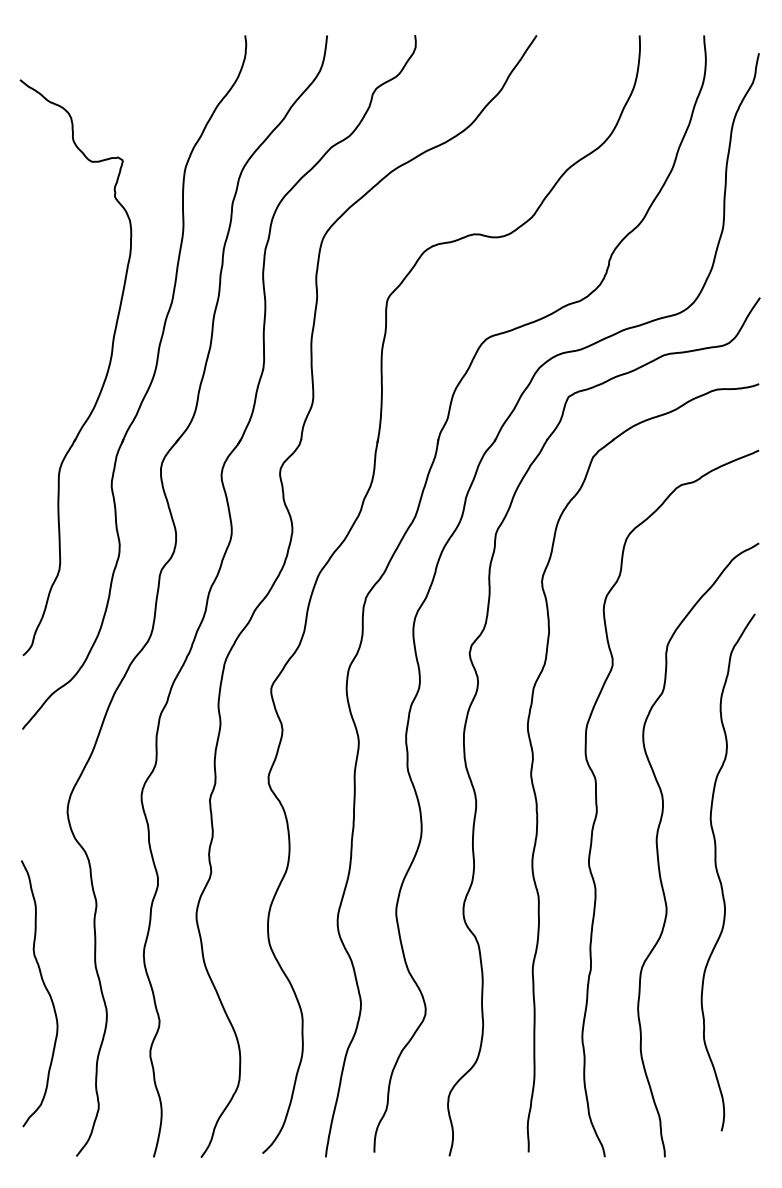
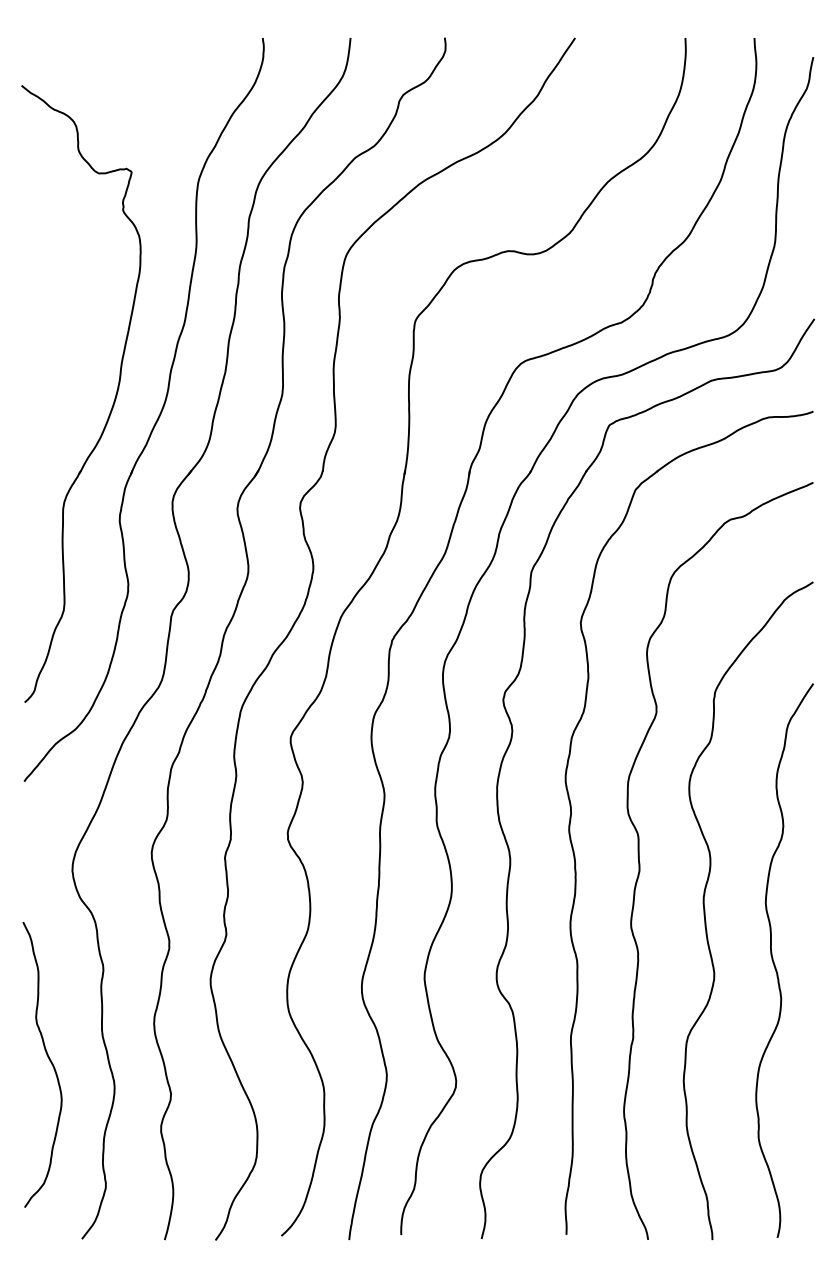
curve: (719, 875) -> (775, 963), moved

